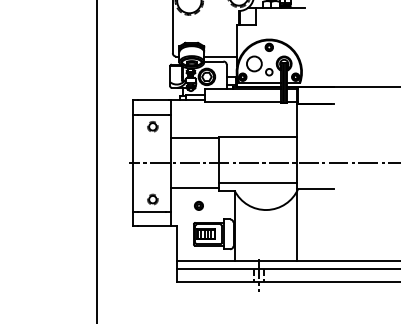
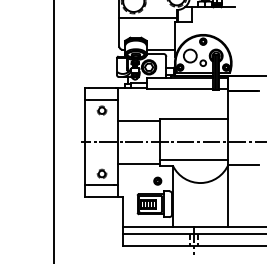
line: (205, 20) -> (147, 18), added
part: (198, 205) -> (157, 180), moved

